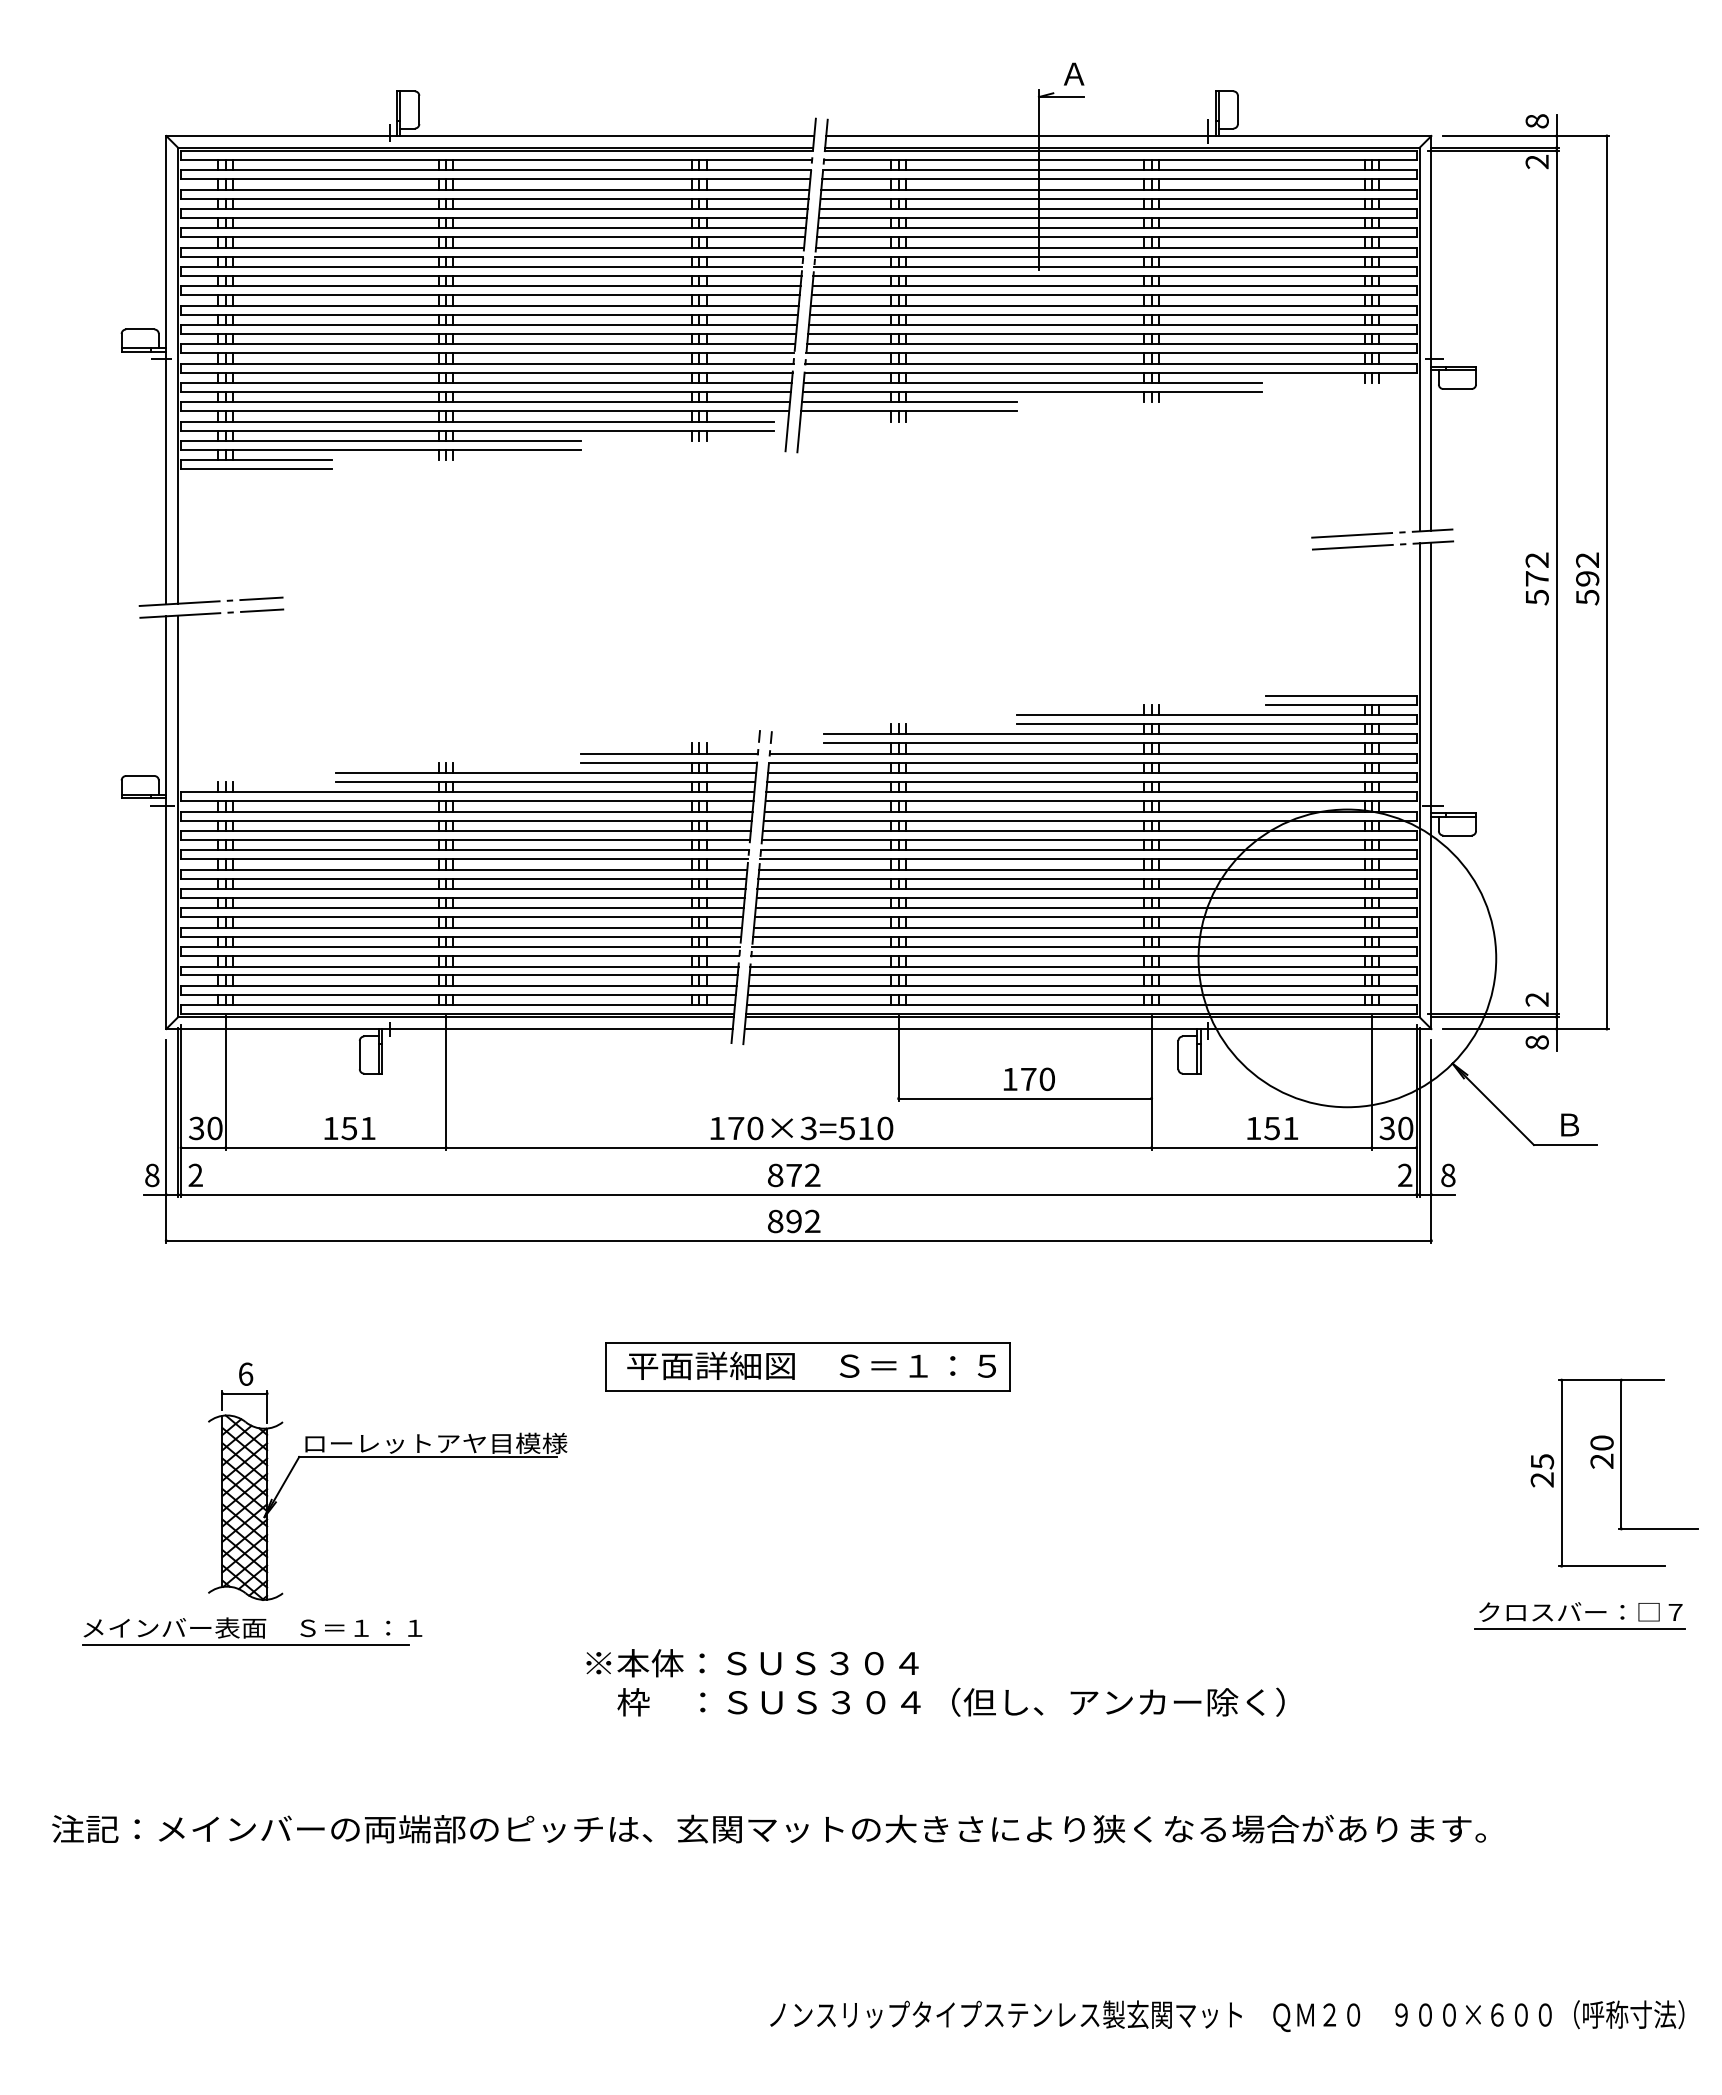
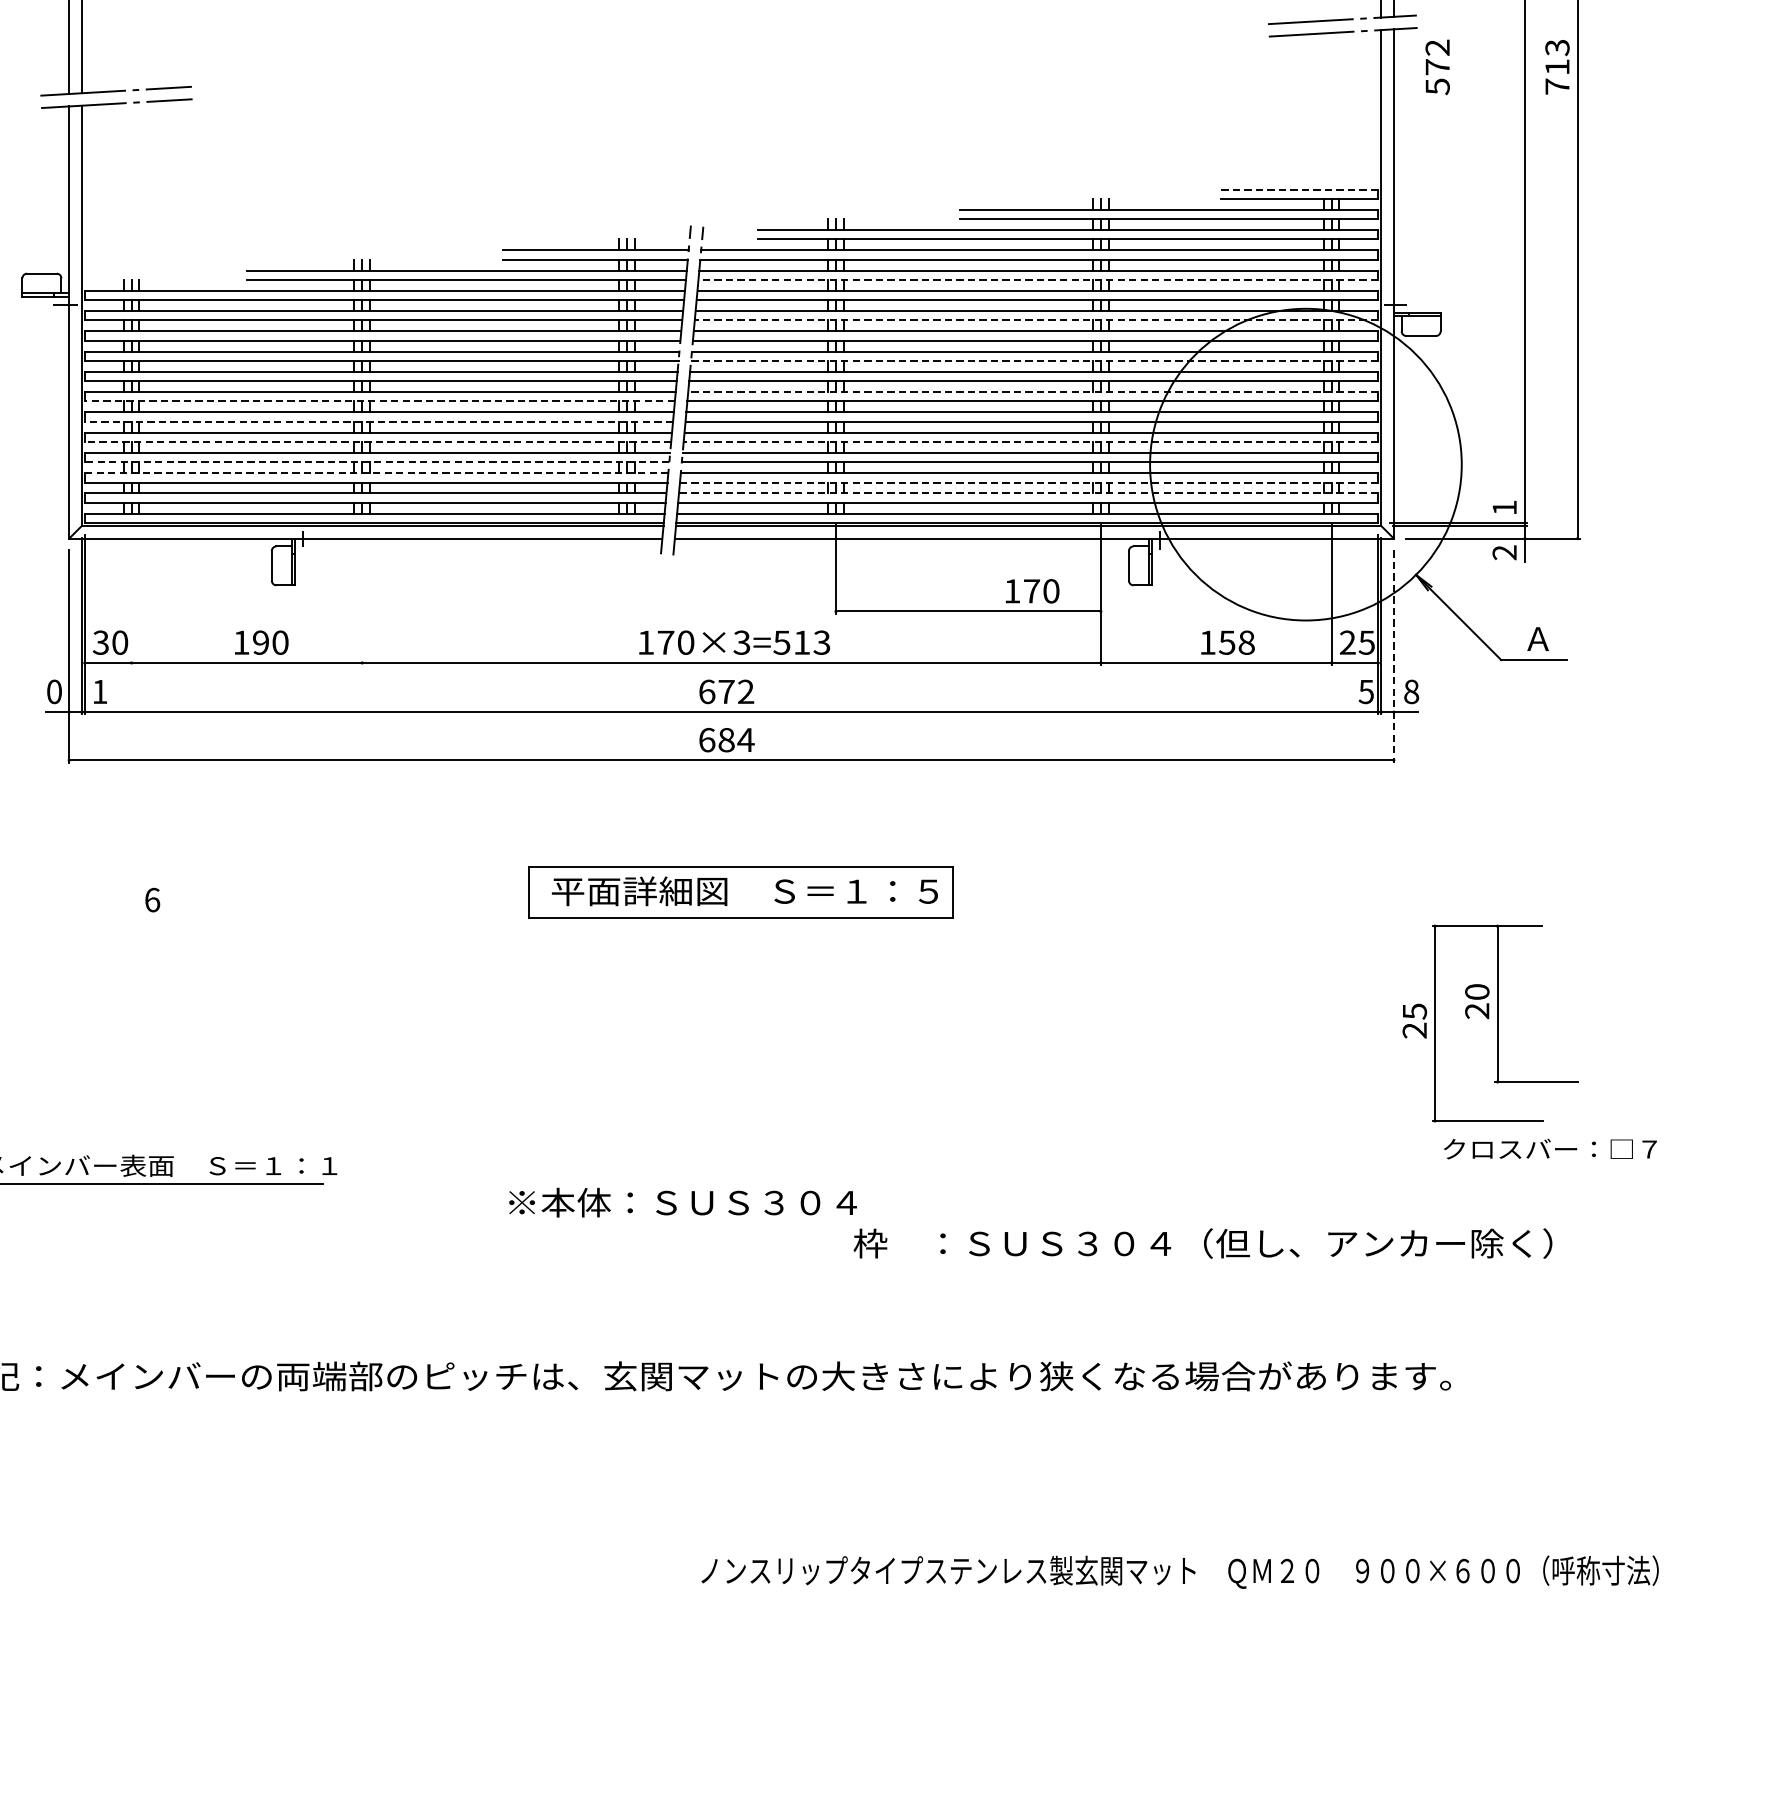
text: (1536, 578) -> (1436, 66), moved
text: (1587, 578) -> (1557, 66), 592 -> 713
line: (1340, 695) -> (1298, 189), solid -> dashed
line: (1091, 781) -> (1037, 279), solid -> dashed
line: (1089, 820) -> (1035, 320), solid -> dashed
line: (1087, 859) -> (1033, 361), solid -> dashed
line: (1087, 889) -> (1033, 392), solid -> dashed
line: (462, 898) -> (379, 401), solid -> dashed
line: (462, 917) -> (379, 421), solid -> dashed
line: (461, 936) -> (378, 441), solid -> dashed
line: (1084, 936) -> (1030, 441), solid -> dashed
line: (459, 956) -> (376, 462), solid -> dashed
line: (459, 966) -> (376, 473), solid -> dashed
line: (1082, 975) -> (1028, 482), solid -> dashed
line: (1082, 985) -> (1028, 493), solid -> dashed
text: (1536, 999) -> (1503, 507), 2 -> 1
text: (1536, 1042) -> (1503, 552), 8 -> 2
text: (1028, 1078) -> (1031, 590), moved
line: (225, 1083) -> (131, 595), removed
line: (446, 1083) -> (362, 595), removed
text: (1569, 1124) -> (1538, 638), Ｂ -> Ａ
text: (358, 1128) -> (270, 642), 151 -> 190
text: (885, 1128) -> (822, 642), 170×3=510 -> 170×3=513
text: (1290, 1128) -> (1246, 642), 151 -> 158
text: (1396, 1128) -> (1357, 642), 30 -> 25
line: (1431, 1142) -> (1393, 657), solid -> dashed
text: (195, 1174) -> (99, 690), 2 -> 1
text: (152, 1175) -> (54, 691), 8 -> 0
text: (775, 1175) -> (707, 691), 872 -> 672
text: (1404, 1175) -> (1365, 691), 2 -> 5
text: (794, 1221) -> (726, 740), 892 -> 684
part: (387, 1457) -> (300, 987), removed
part: (1614, 1472) -> (1490, 1022), moved
line: (1579, 1628) -> (1548, 1166), removed
text: (950, 1701) -> (1202, 1242), moved

